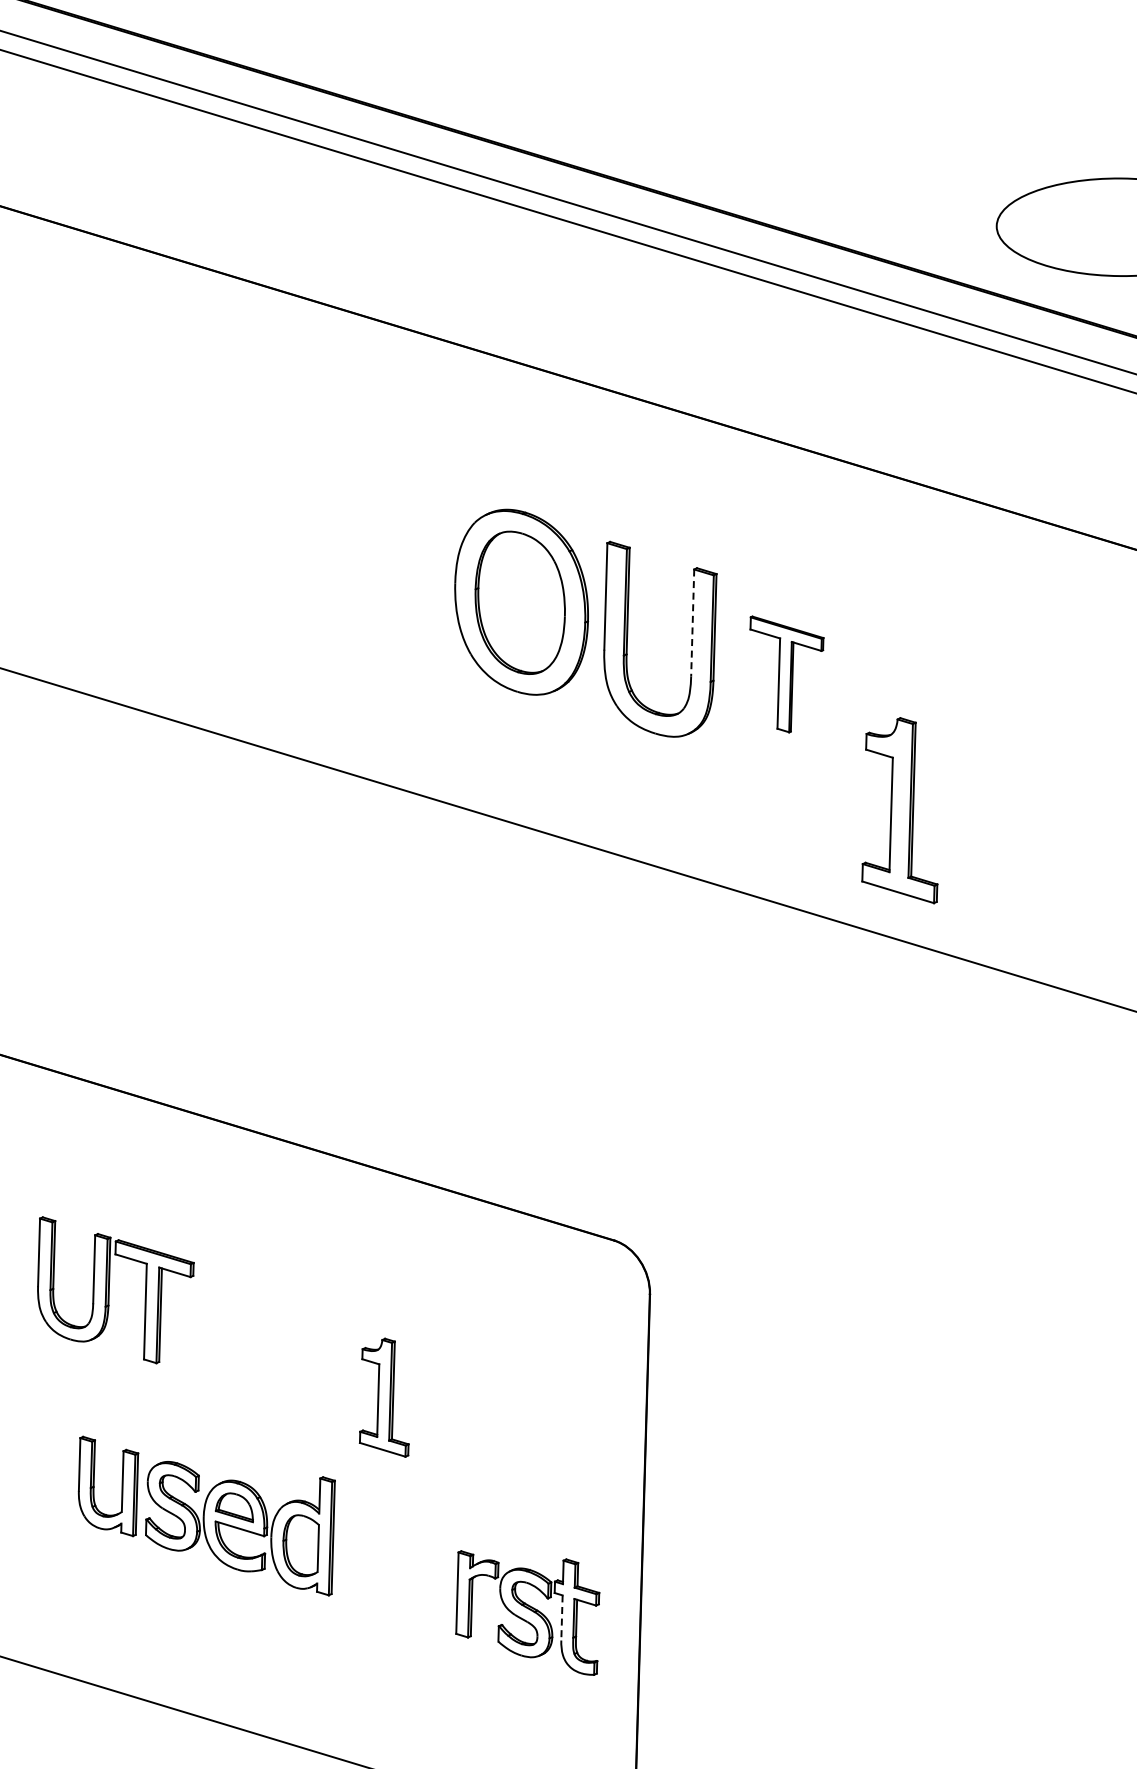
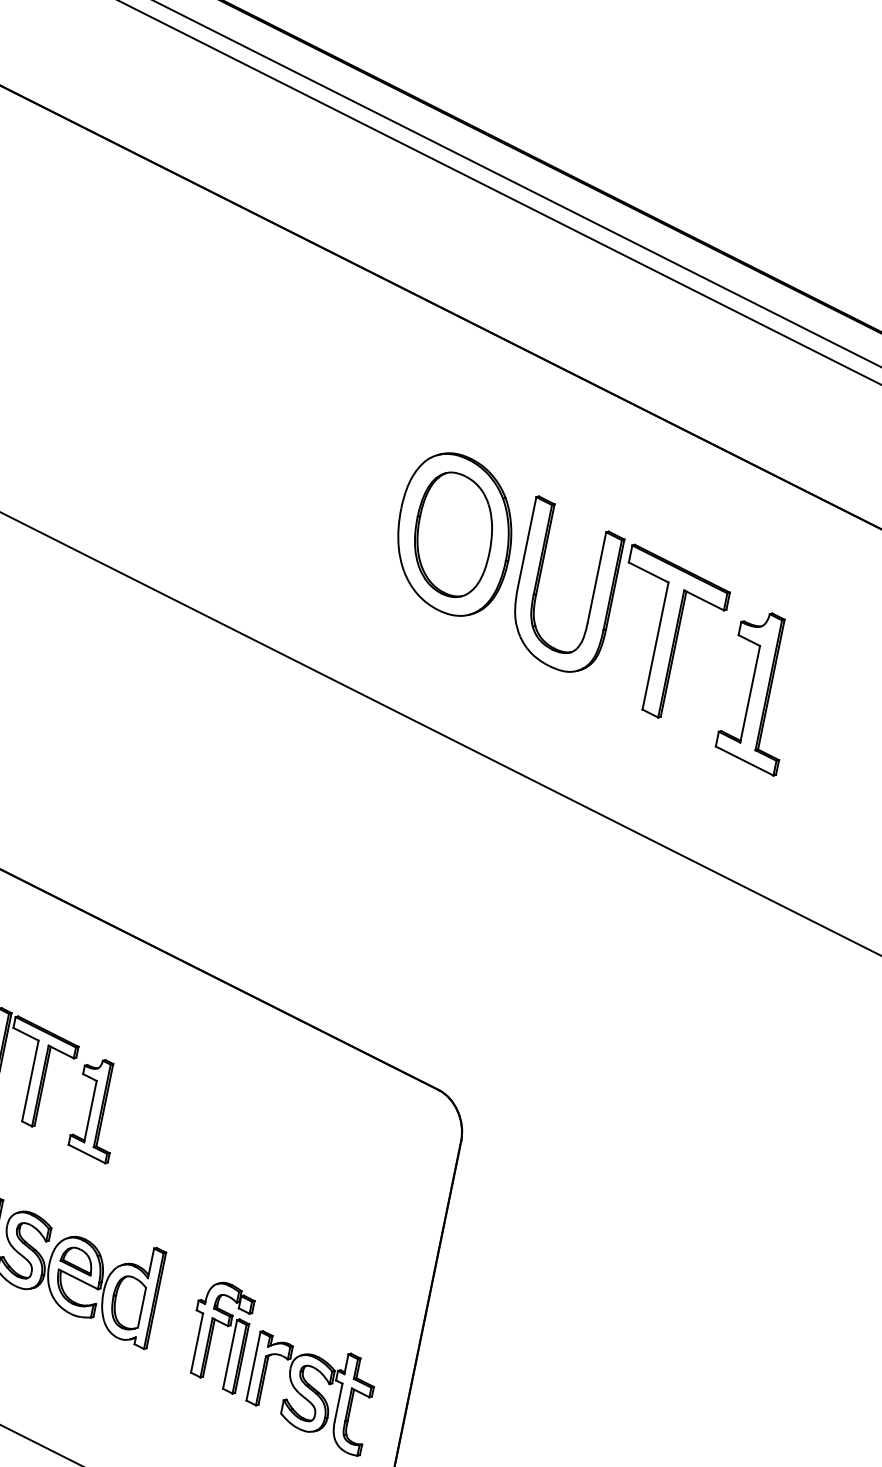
line: (692, 623) -> (596, 577), dashed -> solid
part: (786, 674) -> (668, 635), size x1.67
part: (899, 810) -> (757, 691), moved
part: (383, 1397) -> (95, 1109), moved
part: (404, 1565) -> (212, 1334), added
line: (561, 1617) -> (338, 1402), dashed -> solid

